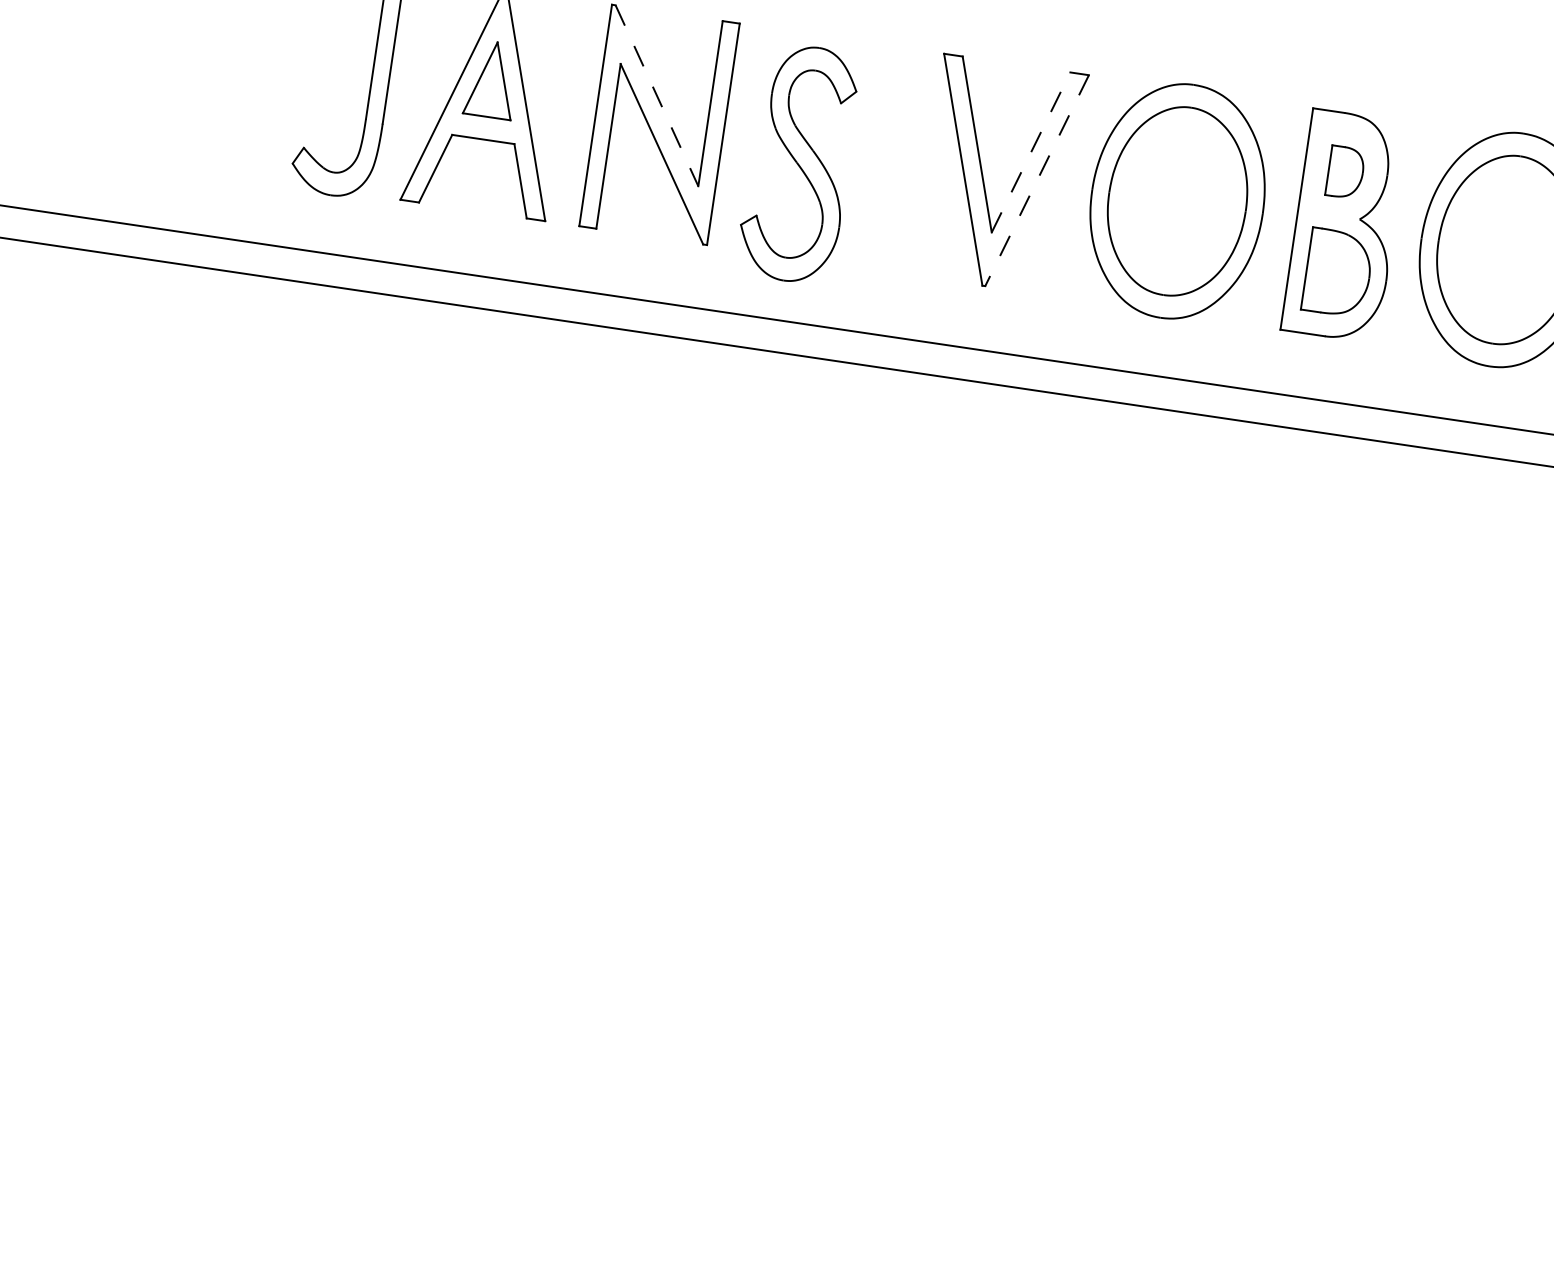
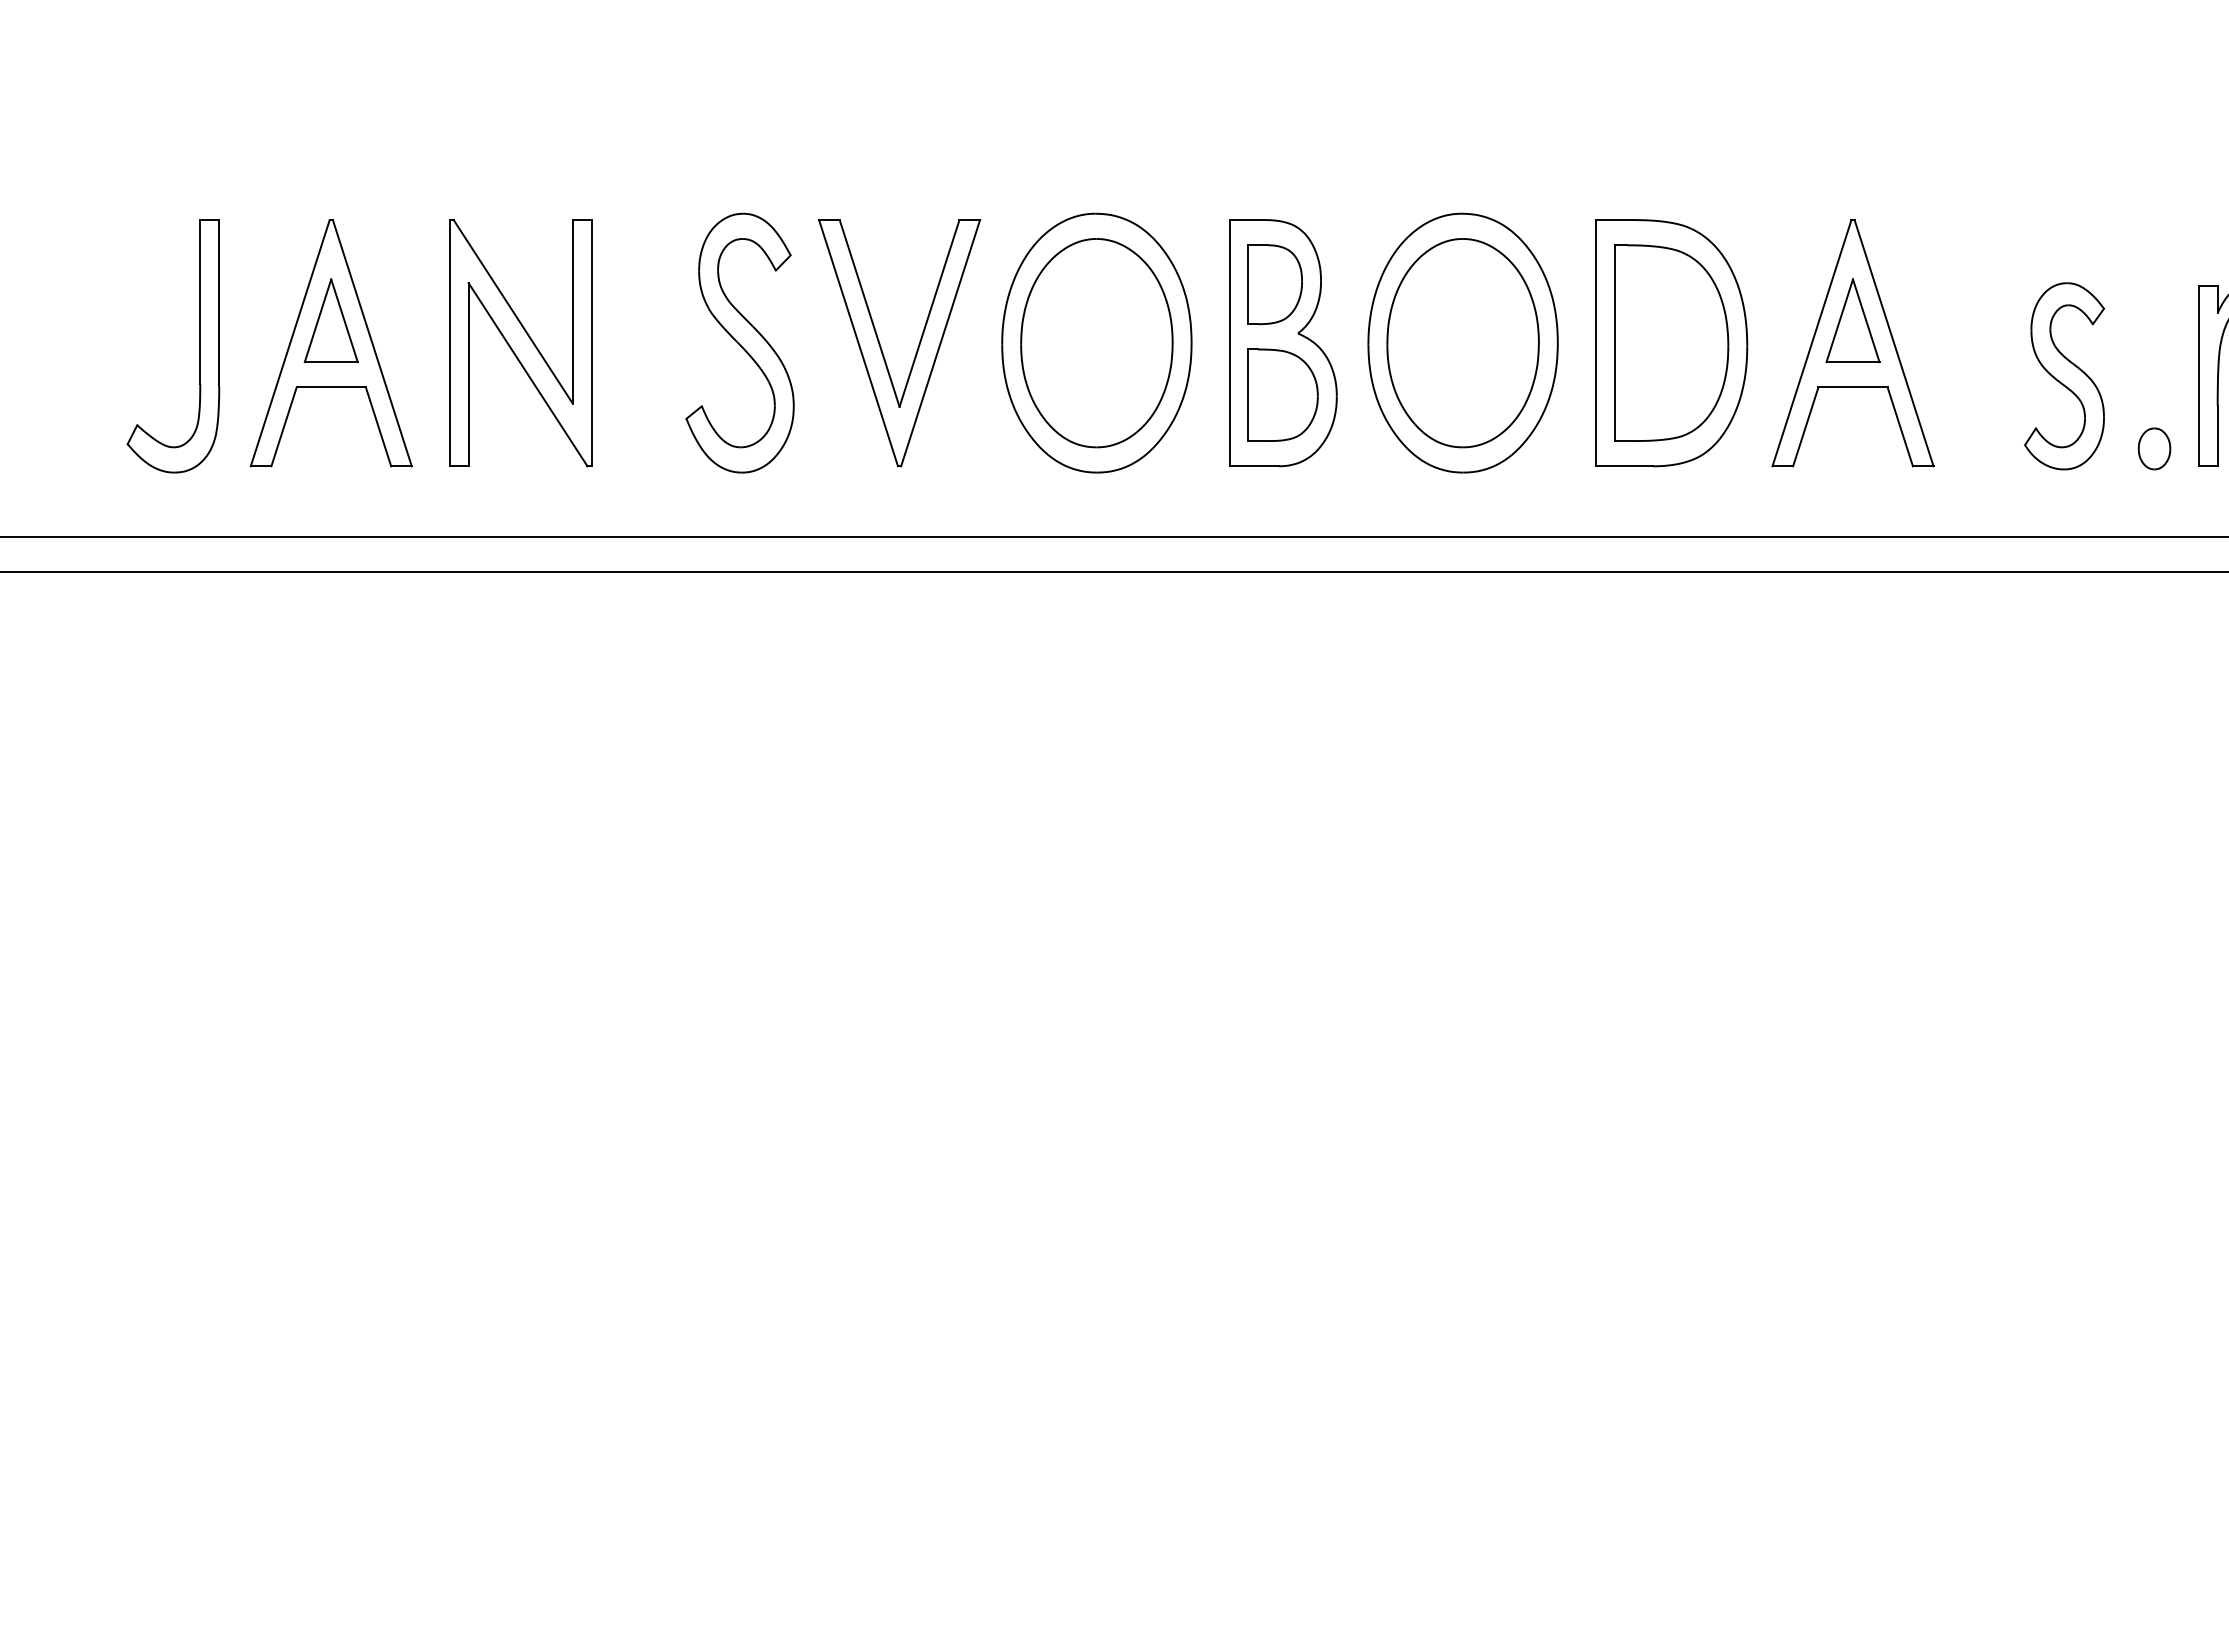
line: (657, 96) -> (513, 312), dashed -> solid
line: (1031, 151) -> (929, 312), dashed -> solid
part: (798, 163) -> (739, 342), moved
part: (1345, 172) -> (1274, 284), size x1.43
line: (1036, 180) -> (940, 343), dashed -> solid

